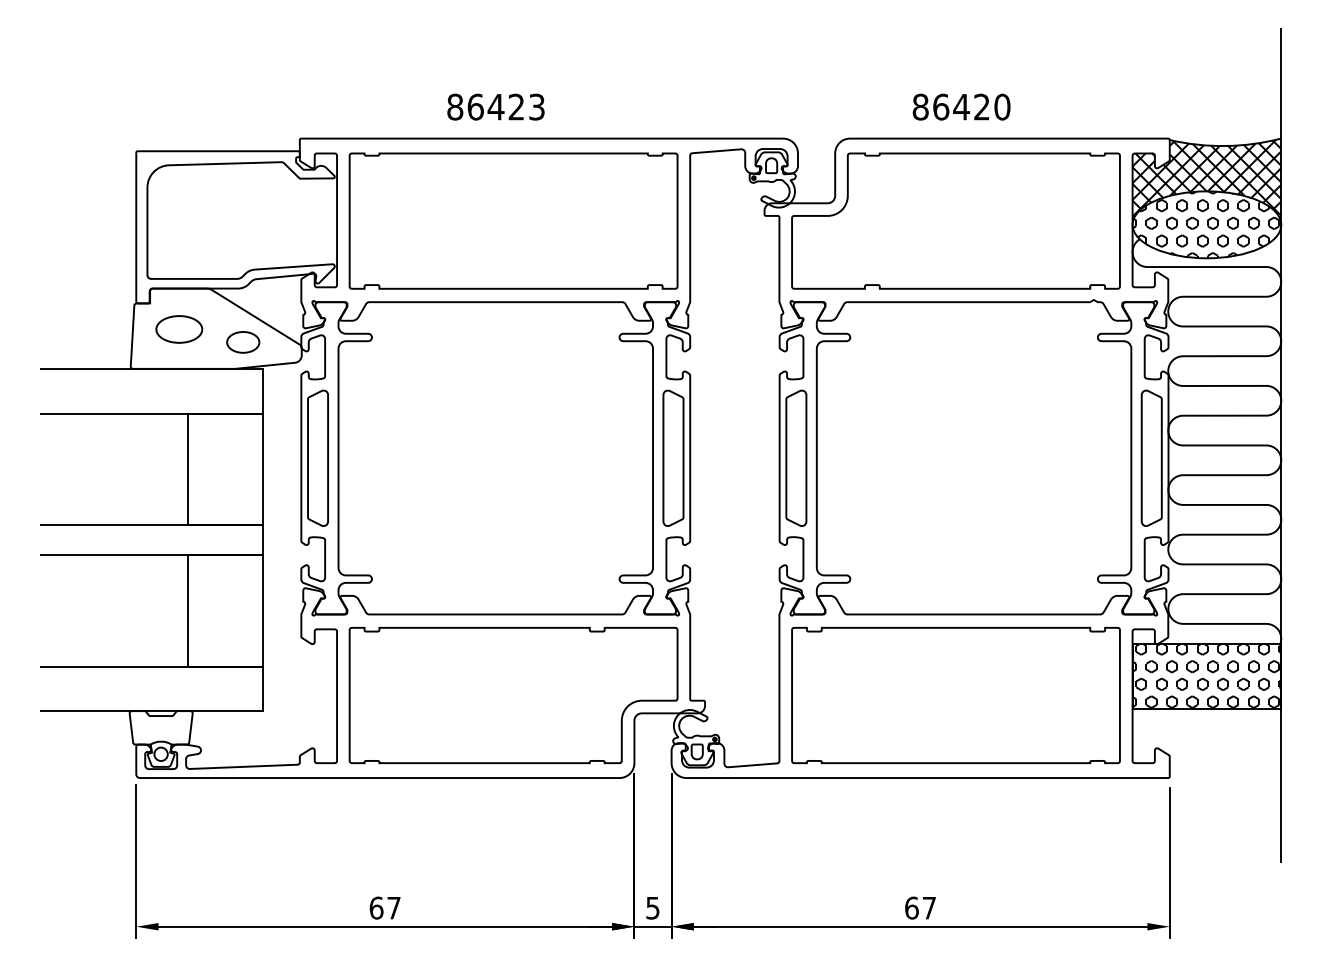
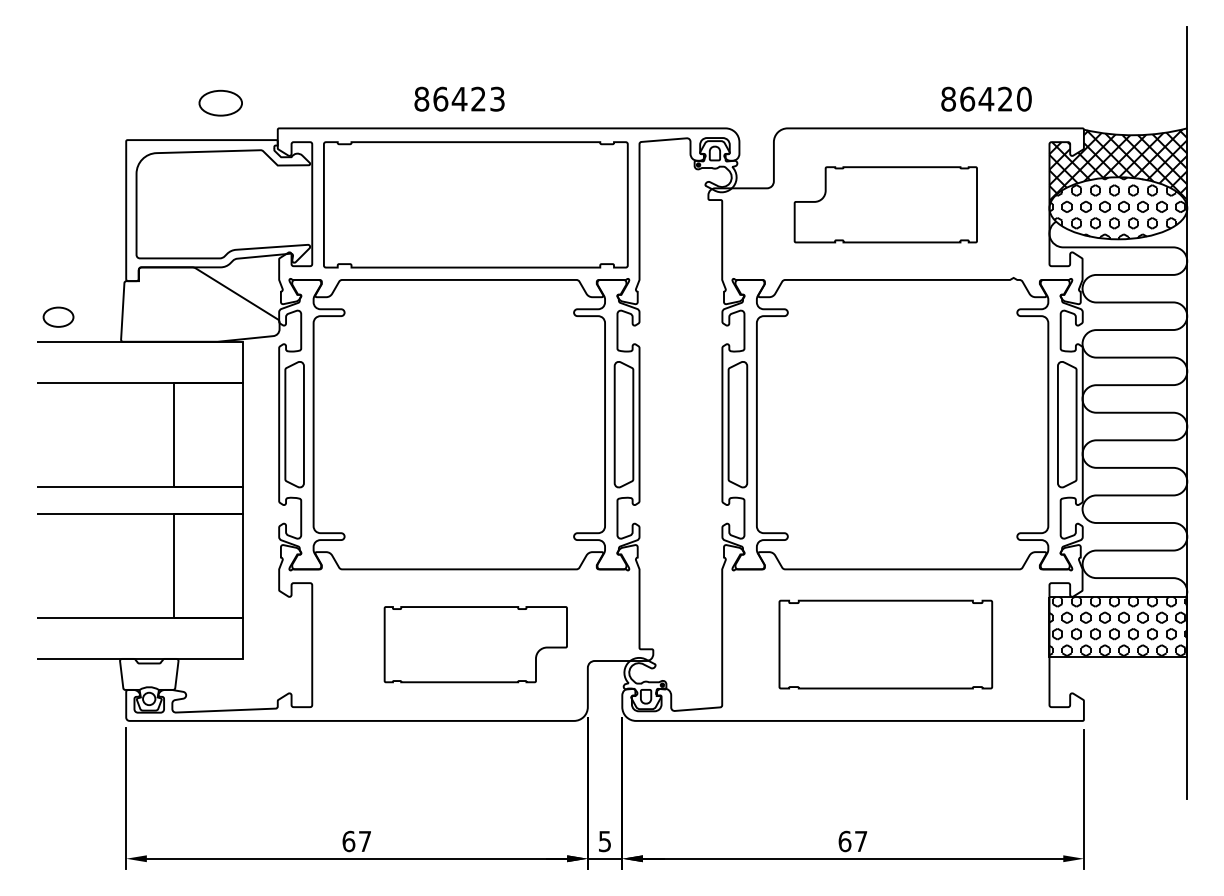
text: (961, 106) -> (986, 98), moved
part: (955, 220) -> (885, 204), size x0.6
part: (179, 329) -> (220, 103), moved
part: (243, 342) -> (58, 317), moved
part: (513, 695) -> (475, 644), size x0.6
part: (955, 695) -> (885, 644), size x0.7

